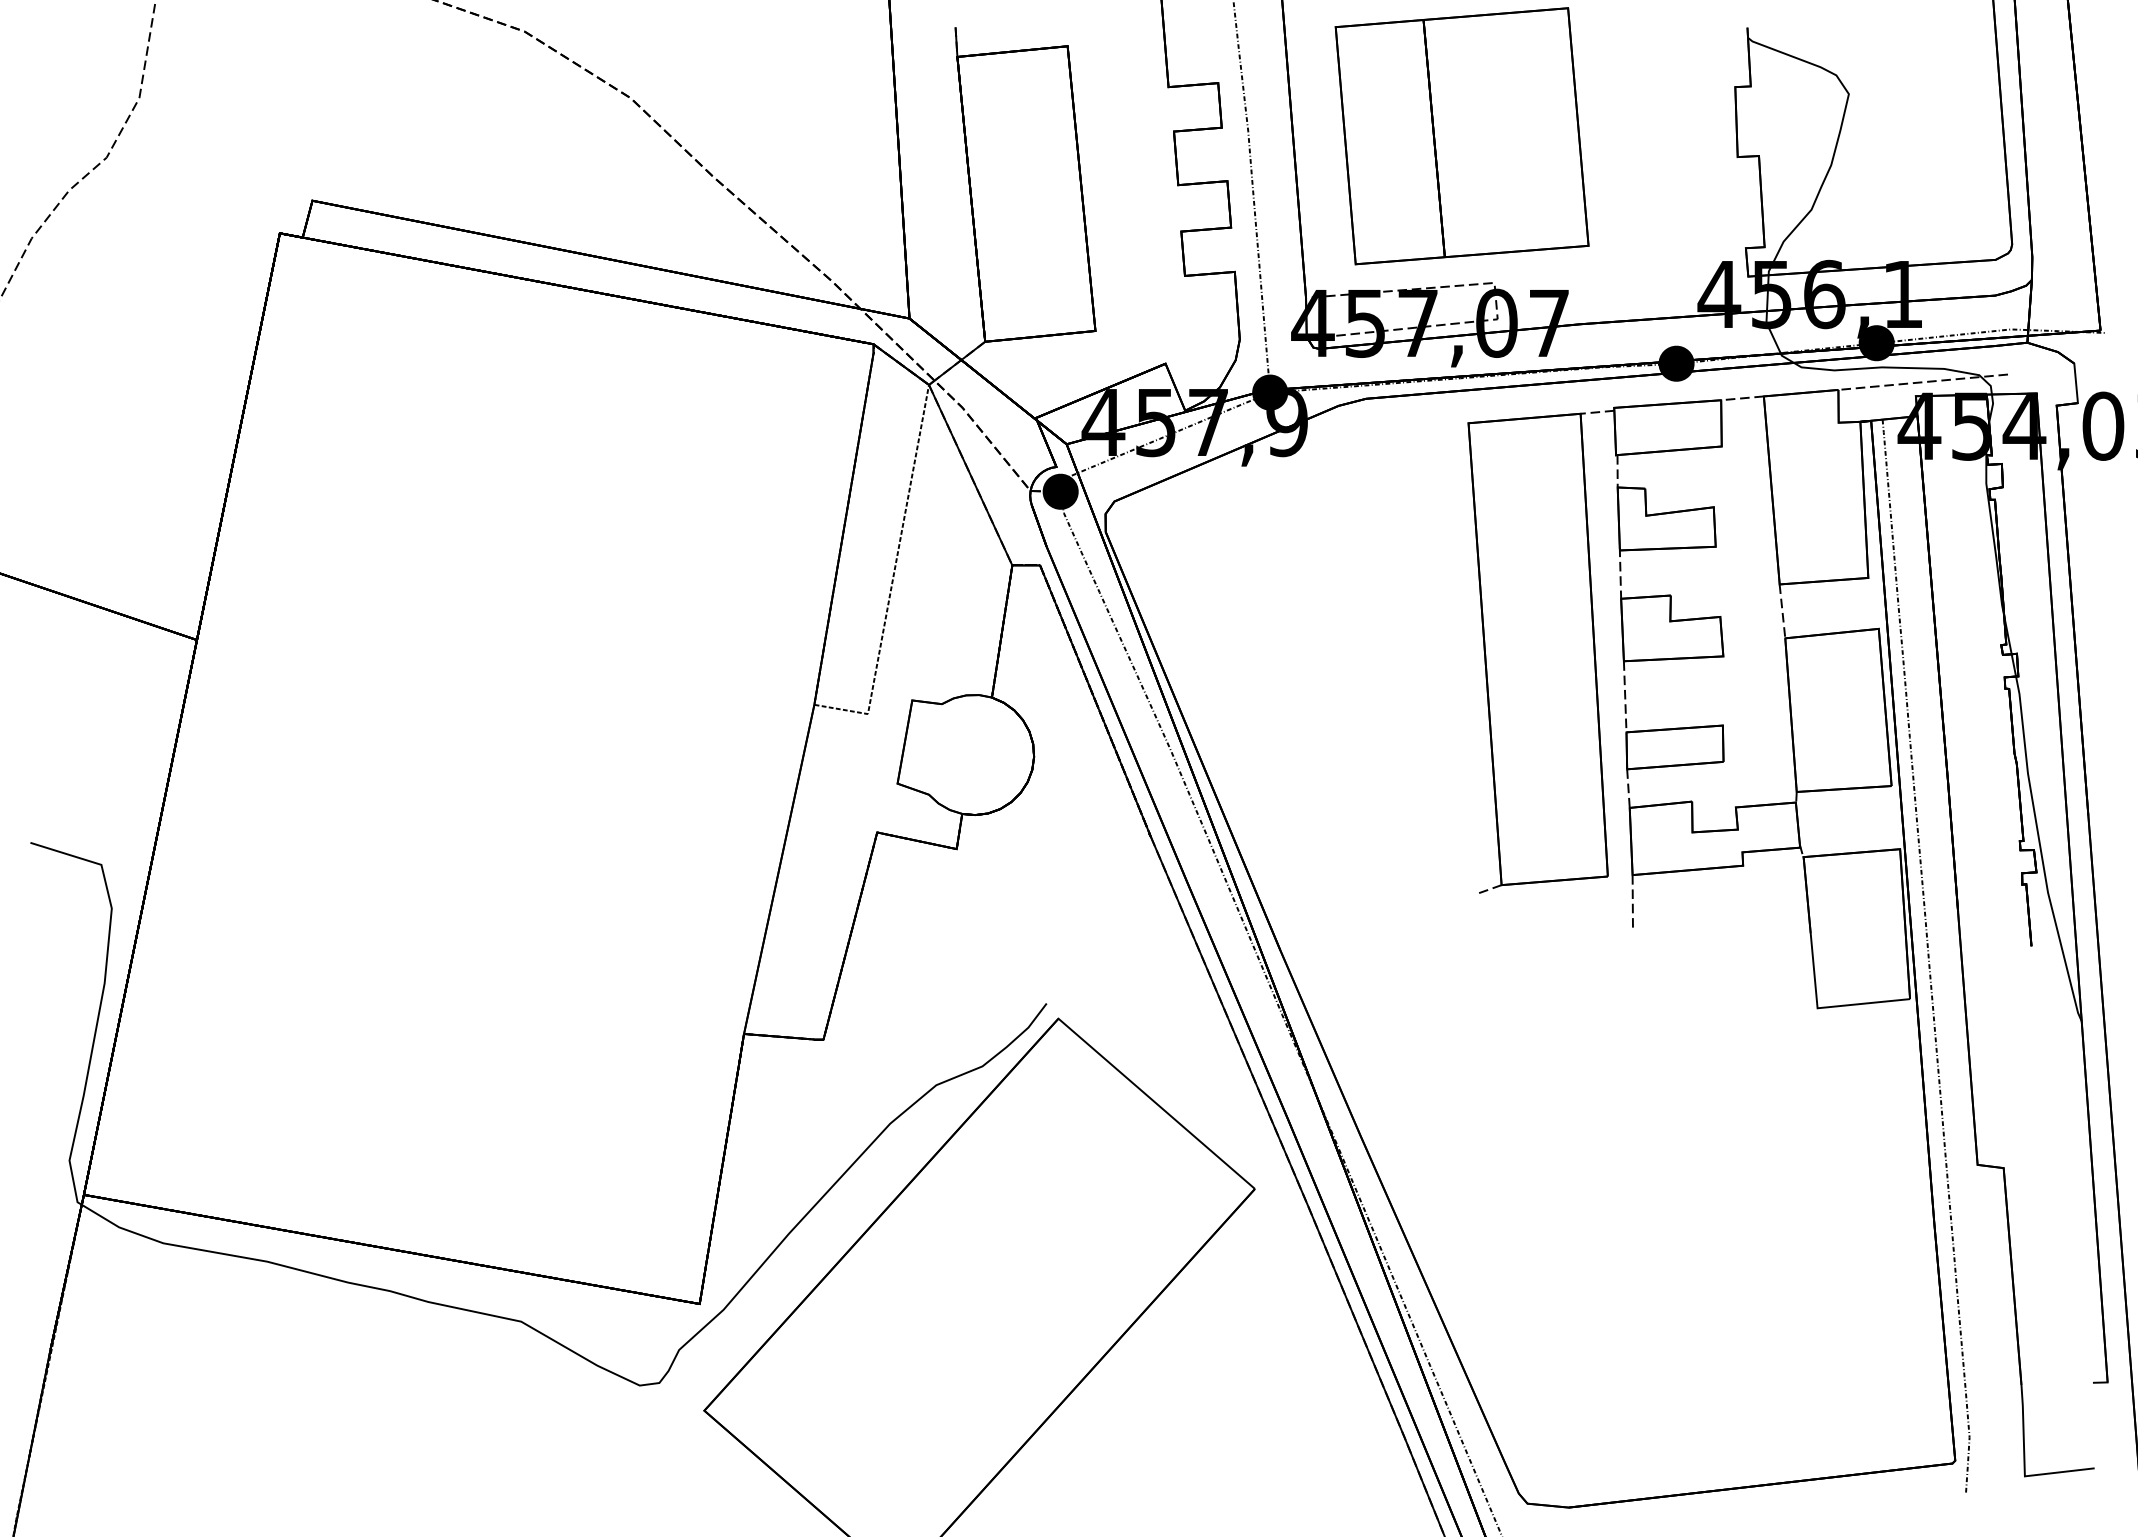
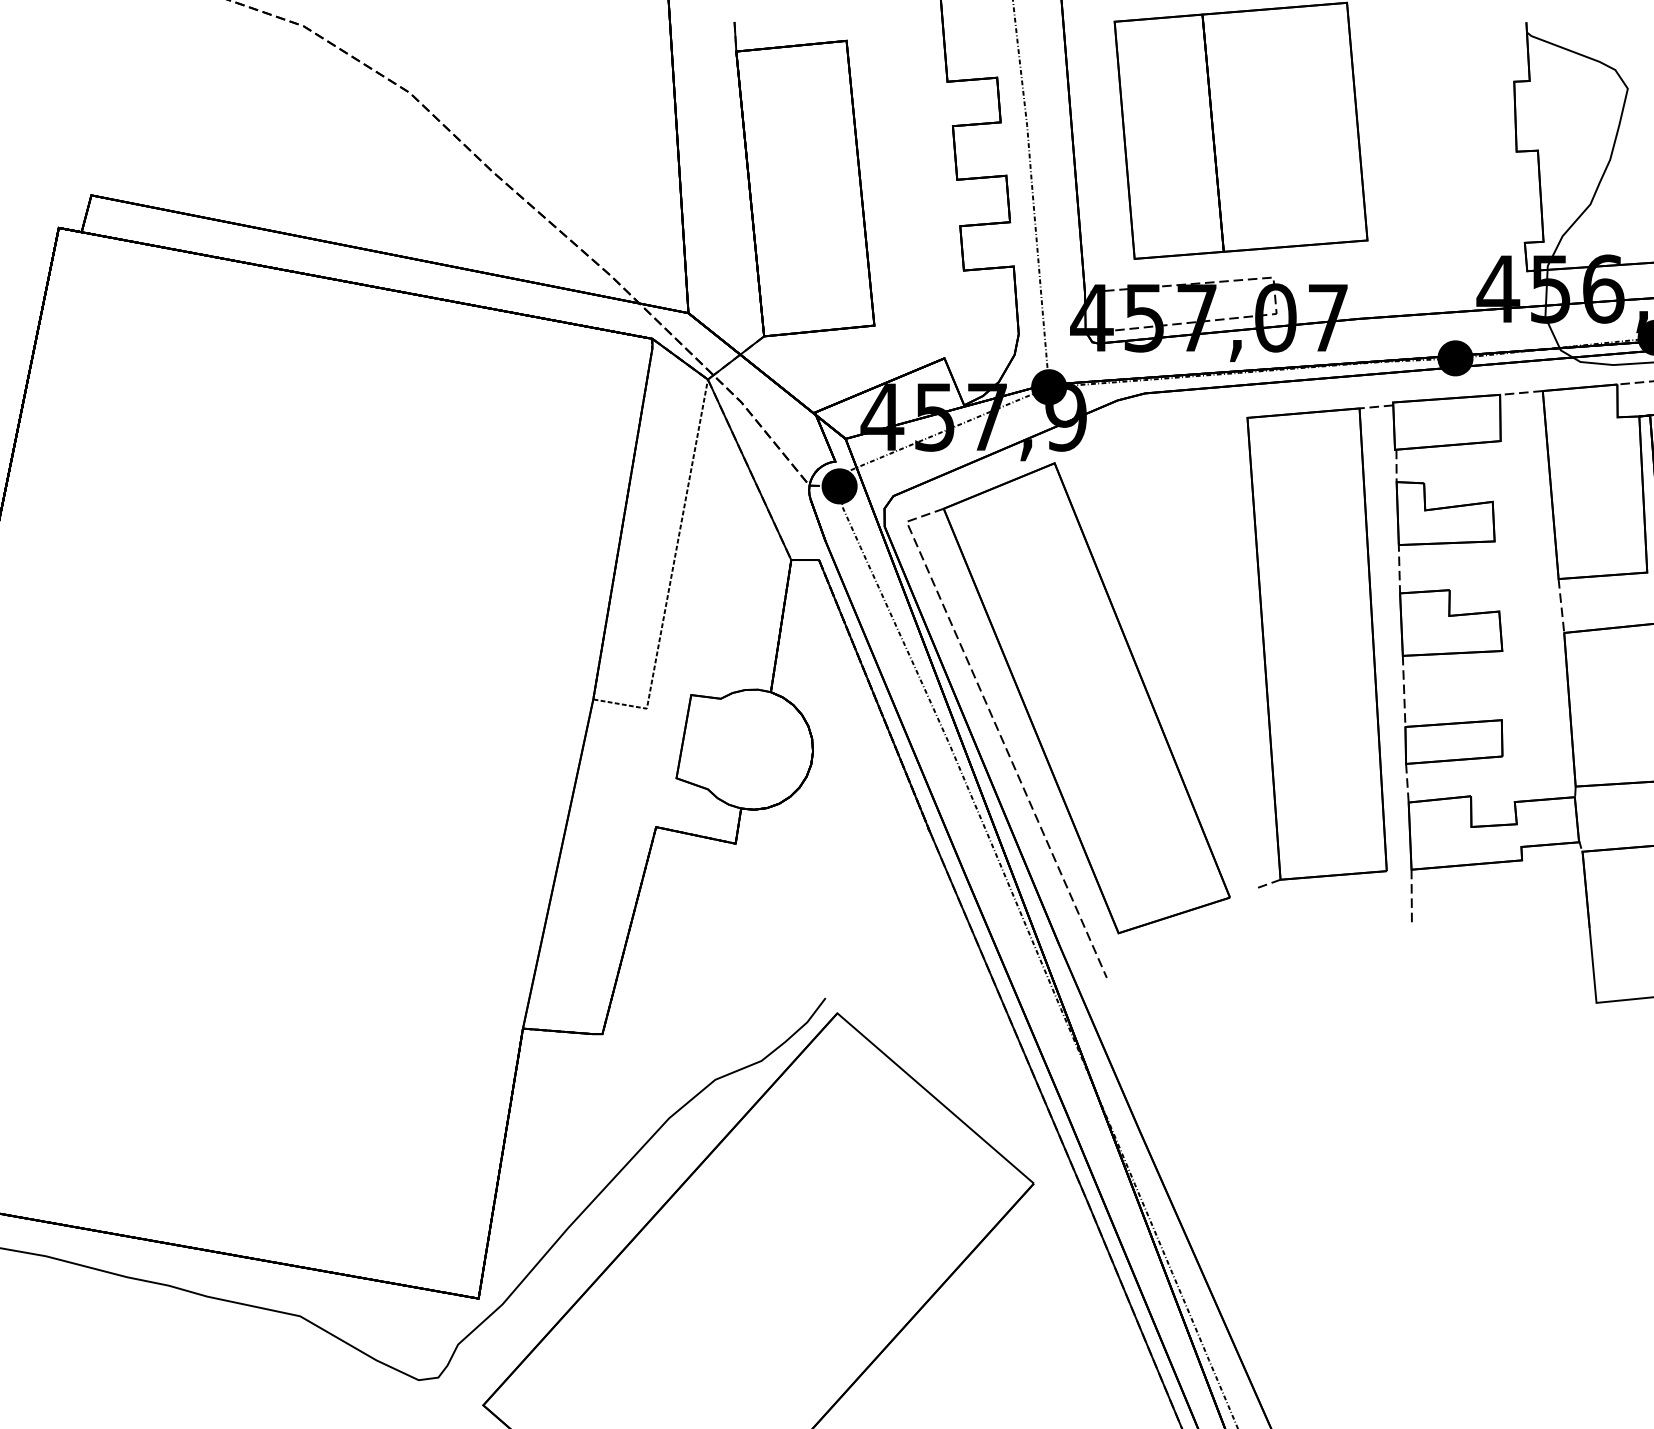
part: (1289, 725) -> (1068, 720), added

